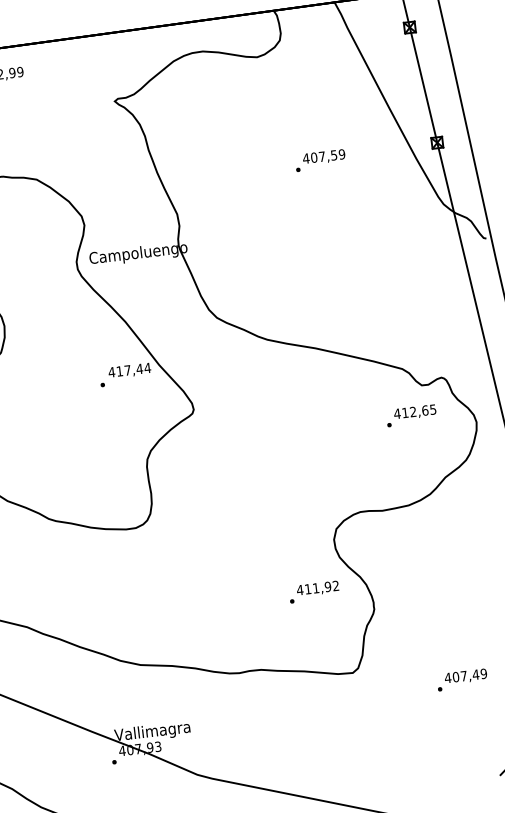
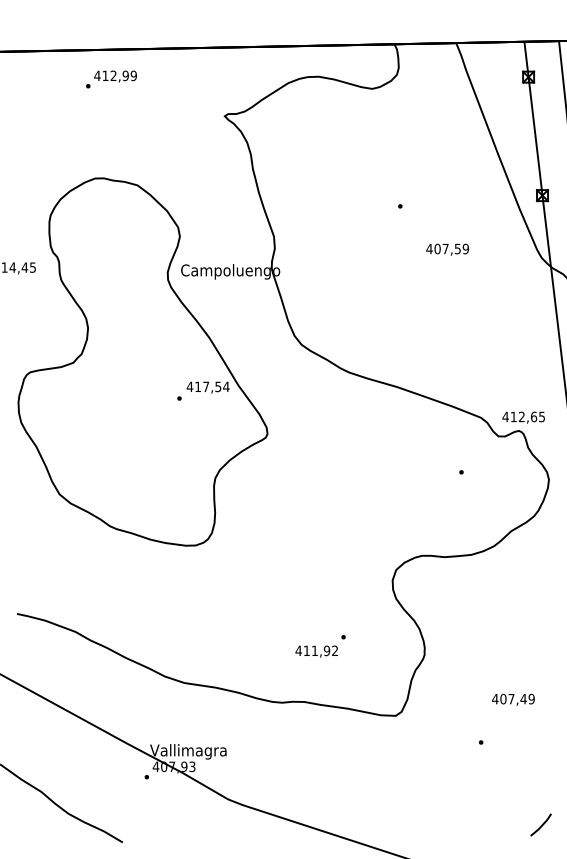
text: (323, 157) -> (447, 249), moved
text: (139, 368) -> (218, 386), 417,44 -> 417,54
text: (414, 412) -> (523, 417), moved
text: (317, 588) -> (316, 651), moved
text: (465, 676) -> (513, 699), moved

